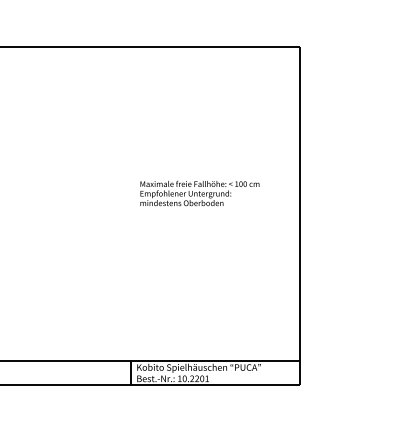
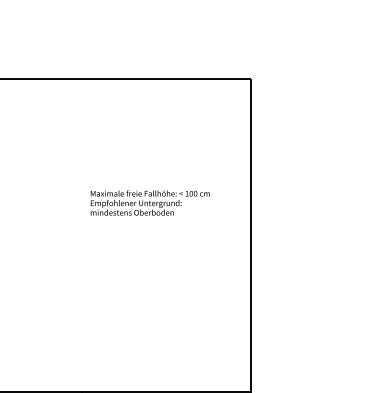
part: (199, 193) -> (149, 203), moved

